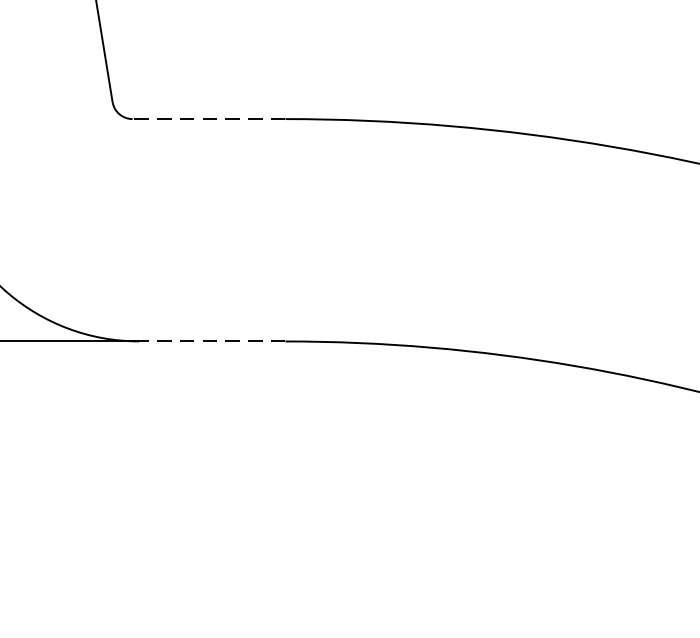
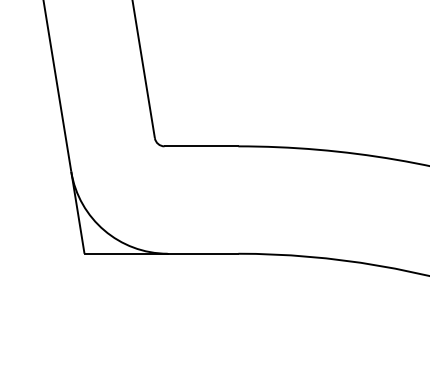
line: (209, 119) -> (201, 146), dashed -> solid
line: (211, 340) -> (202, 253), dashed -> solid

